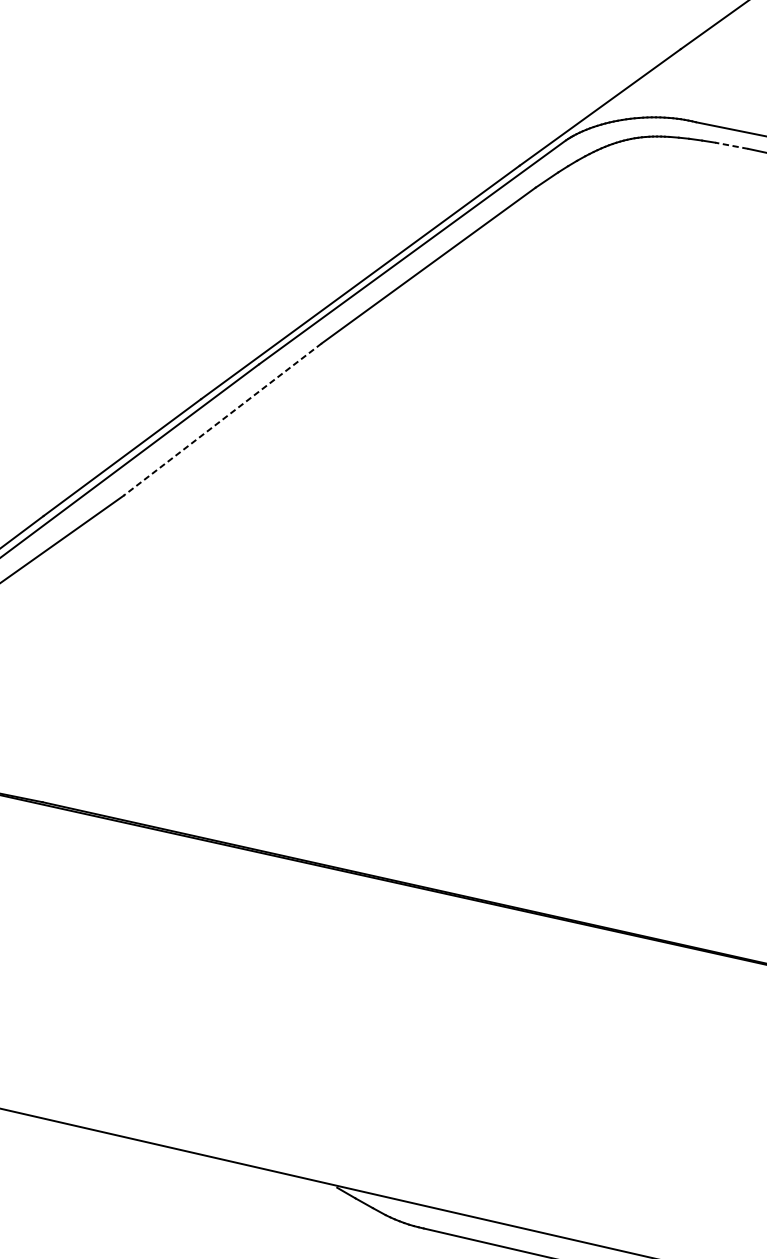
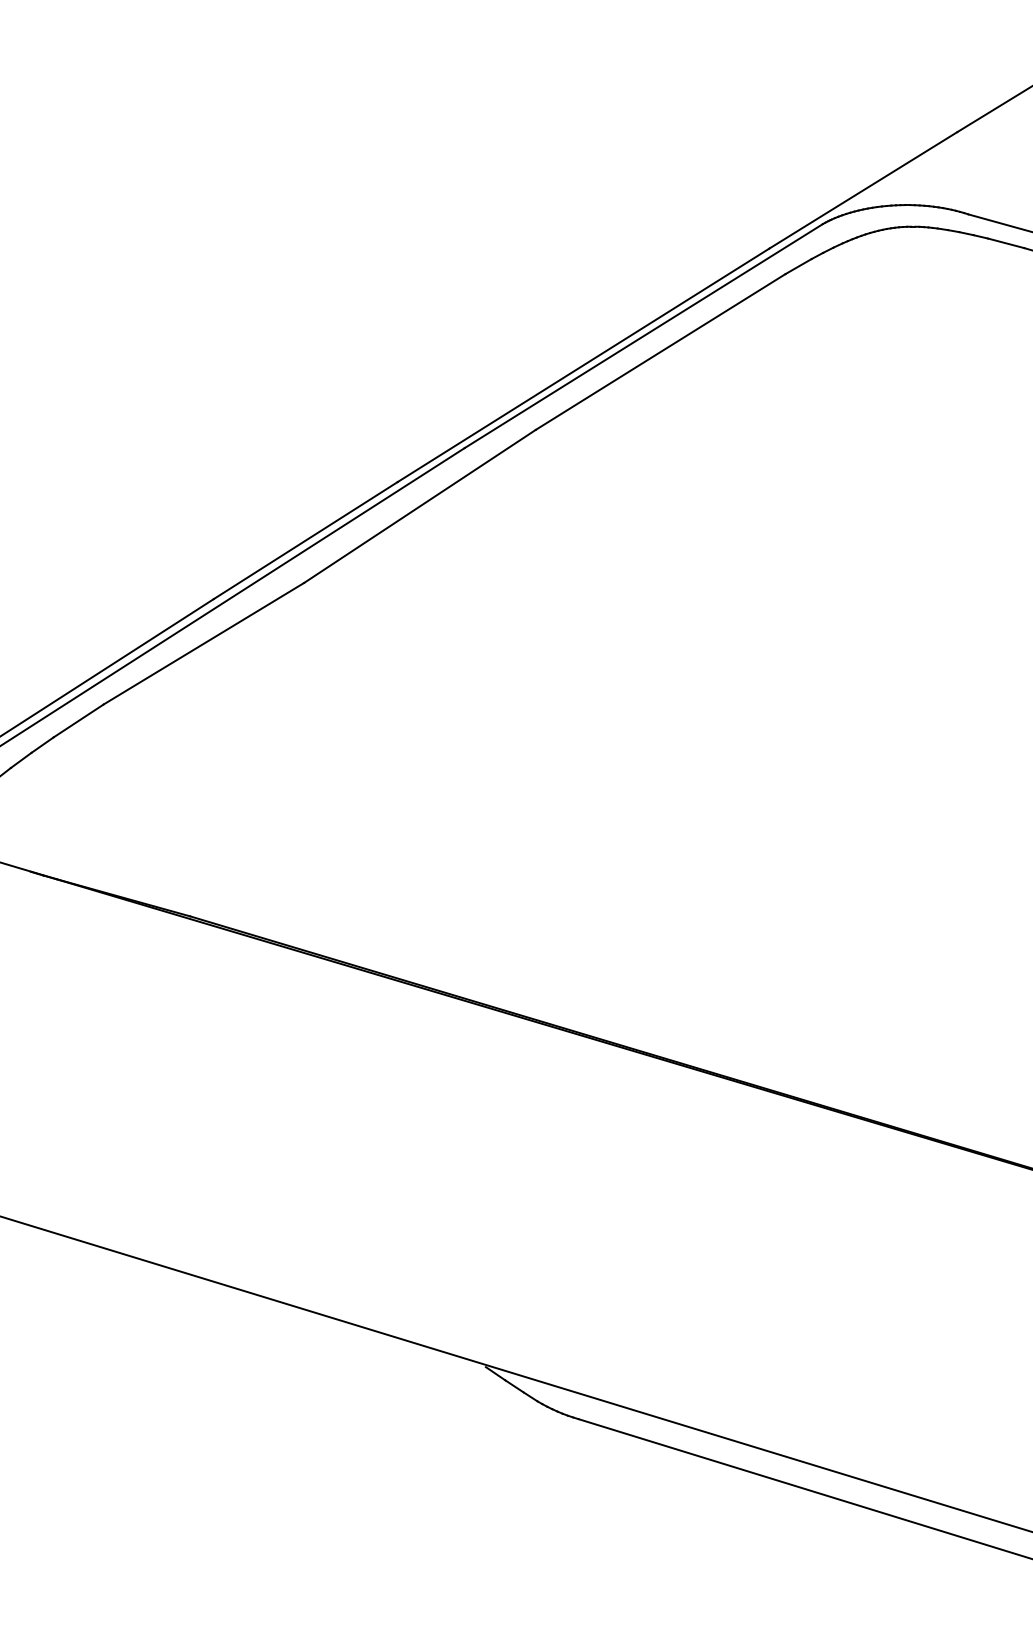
line: (732, 145) -> (1006, 243), dashed -> solid
line: (222, 419) -> (419, 506), dashed -> solid

